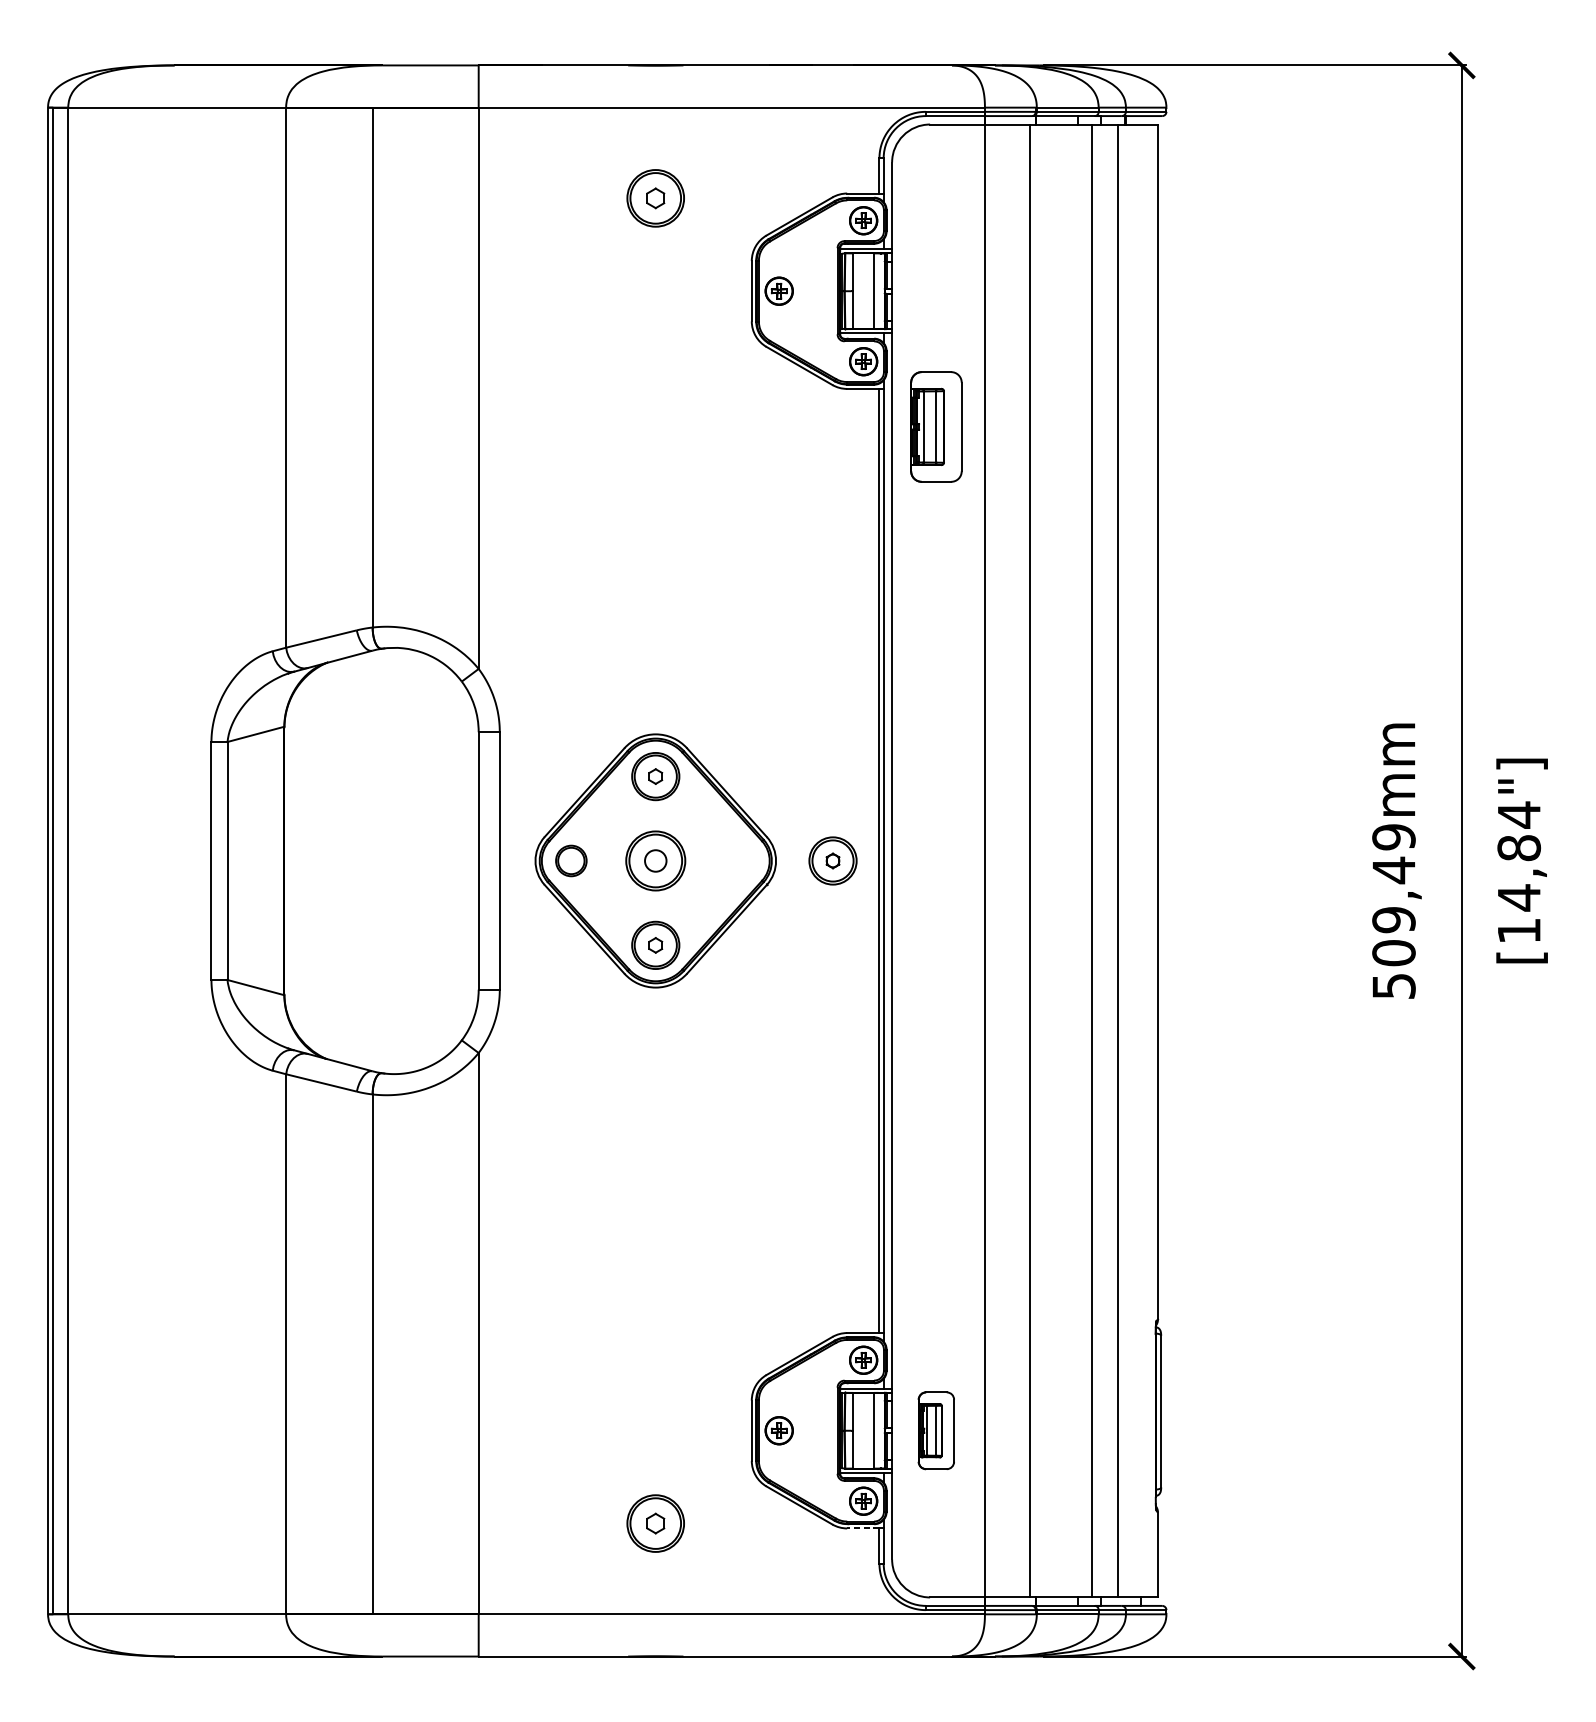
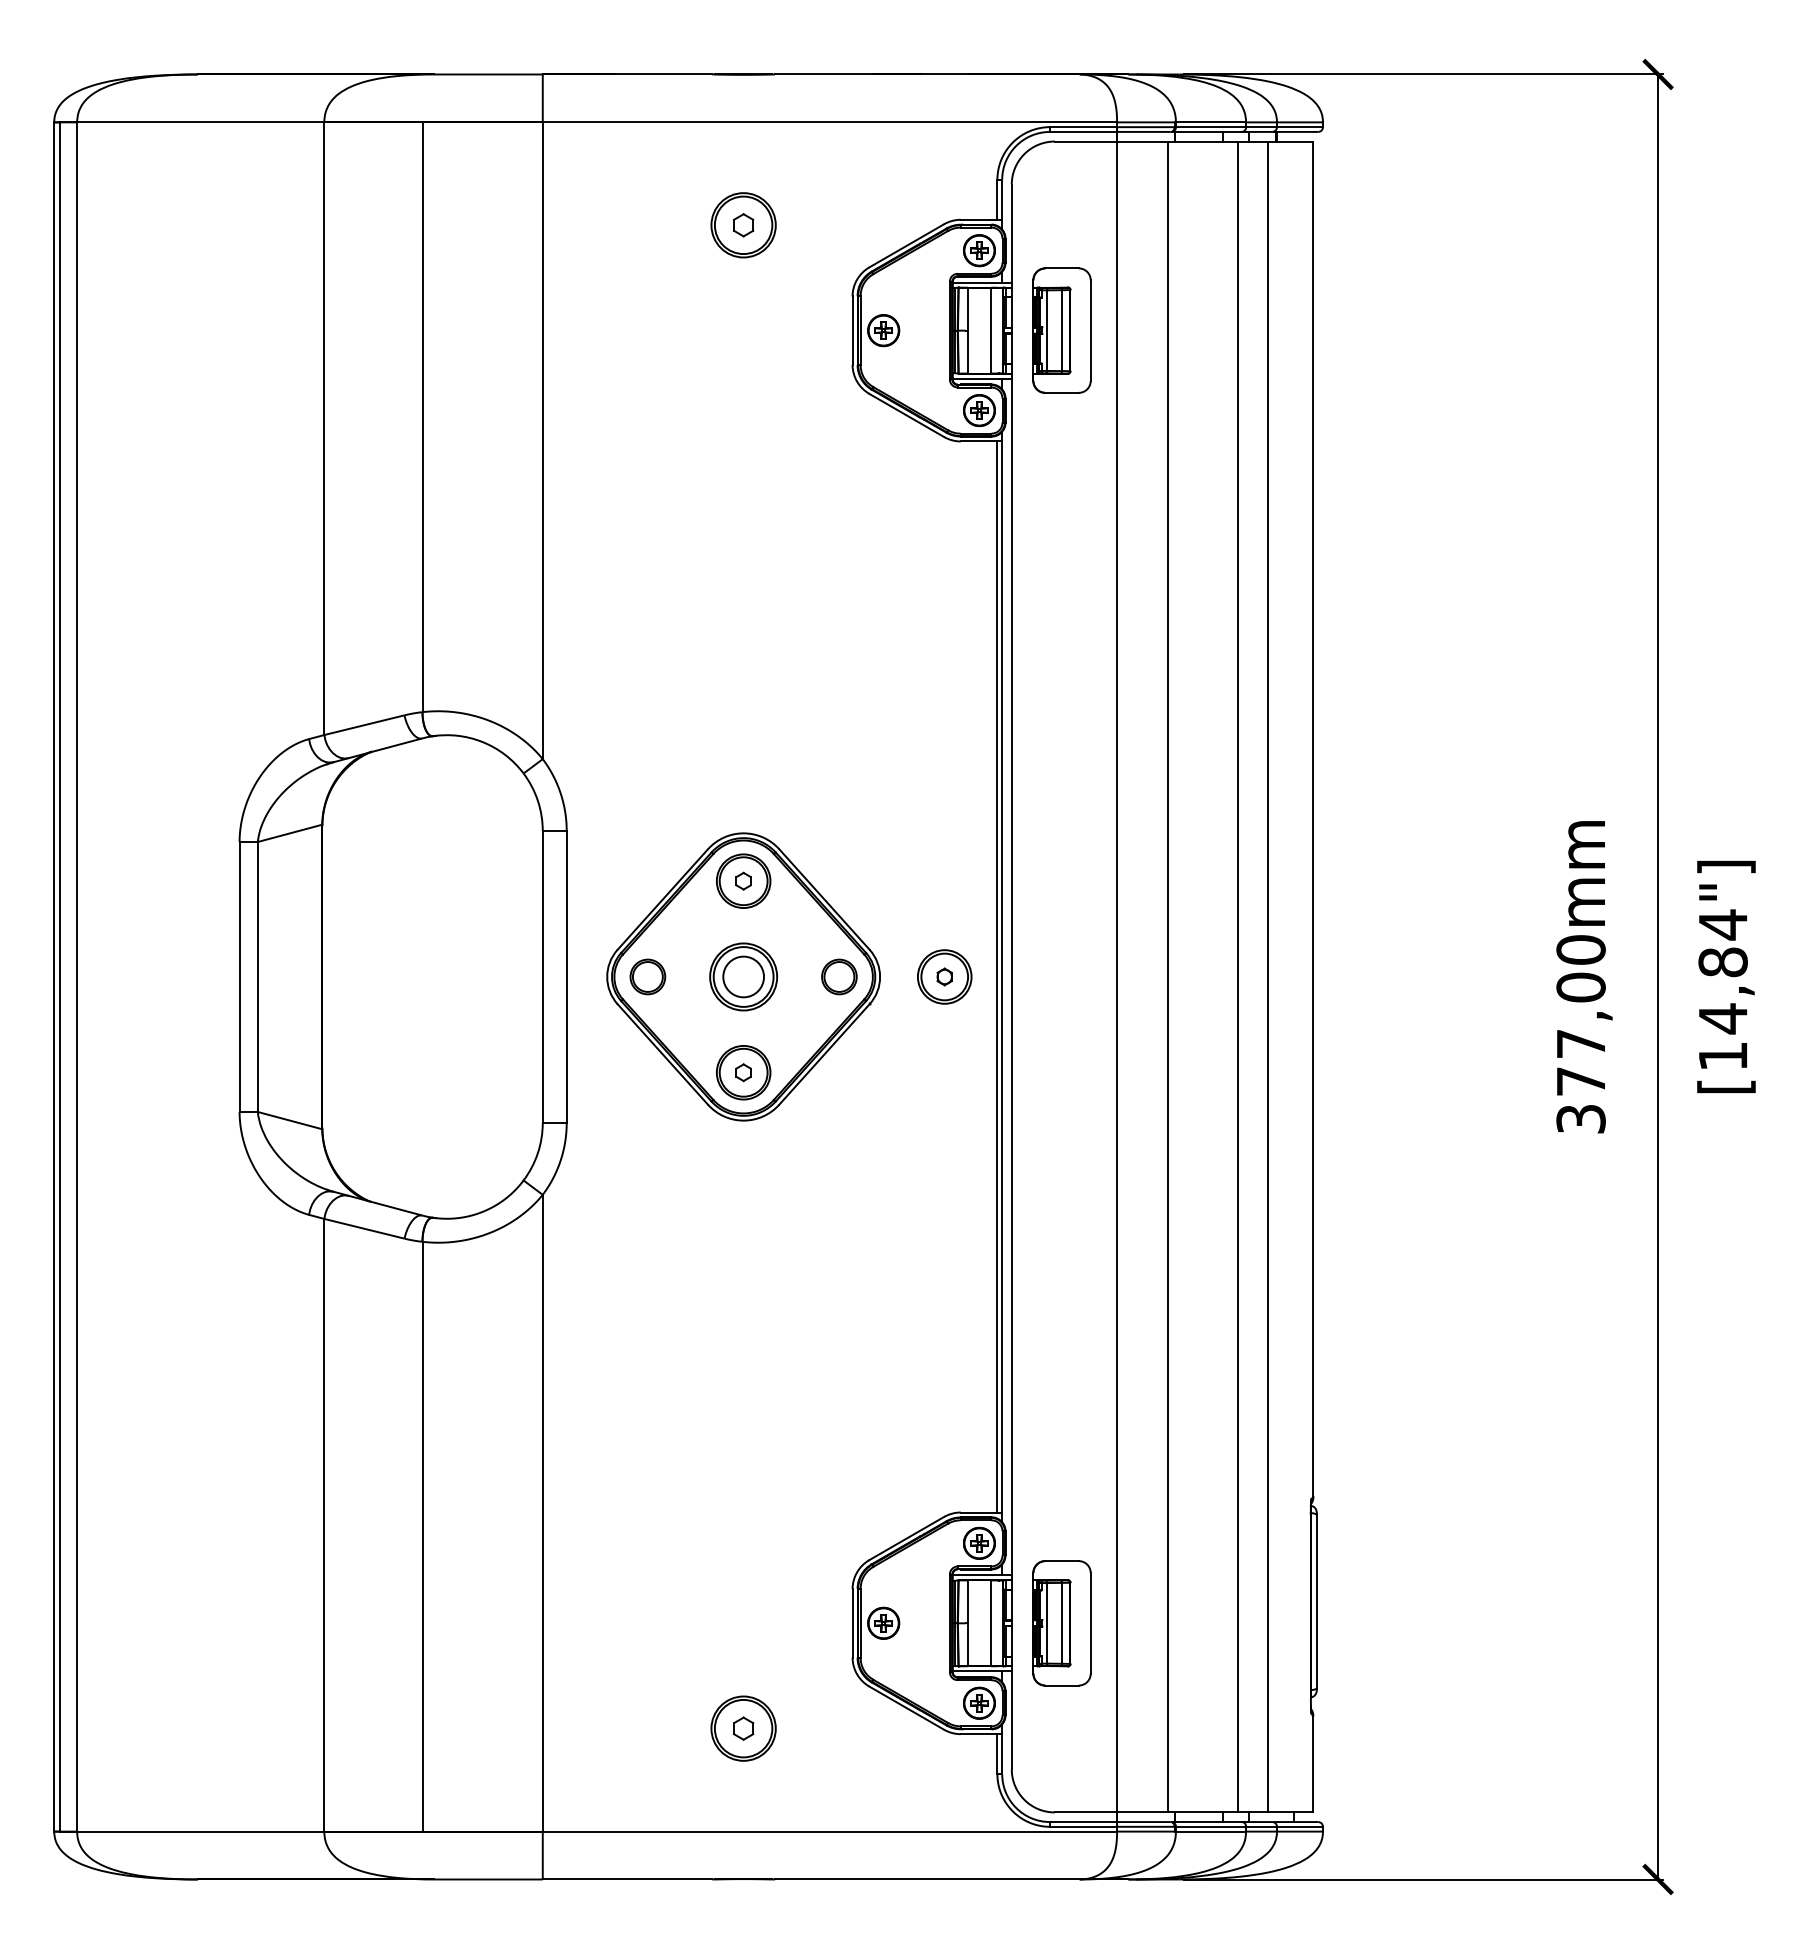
part: (935, 426) -> (1061, 330), moved
circle: (655, 860) -> (743, 976), size x1.67
part: (740, 860) -> (839, 976), added
text: (1393, 910) -> (1580, 1033), 509,49mm -> 377,00mm
part: (935, 1430) -> (1061, 1623), size x1.43
line: (862, 1528) -> (978, 1734), dashed -> solid

